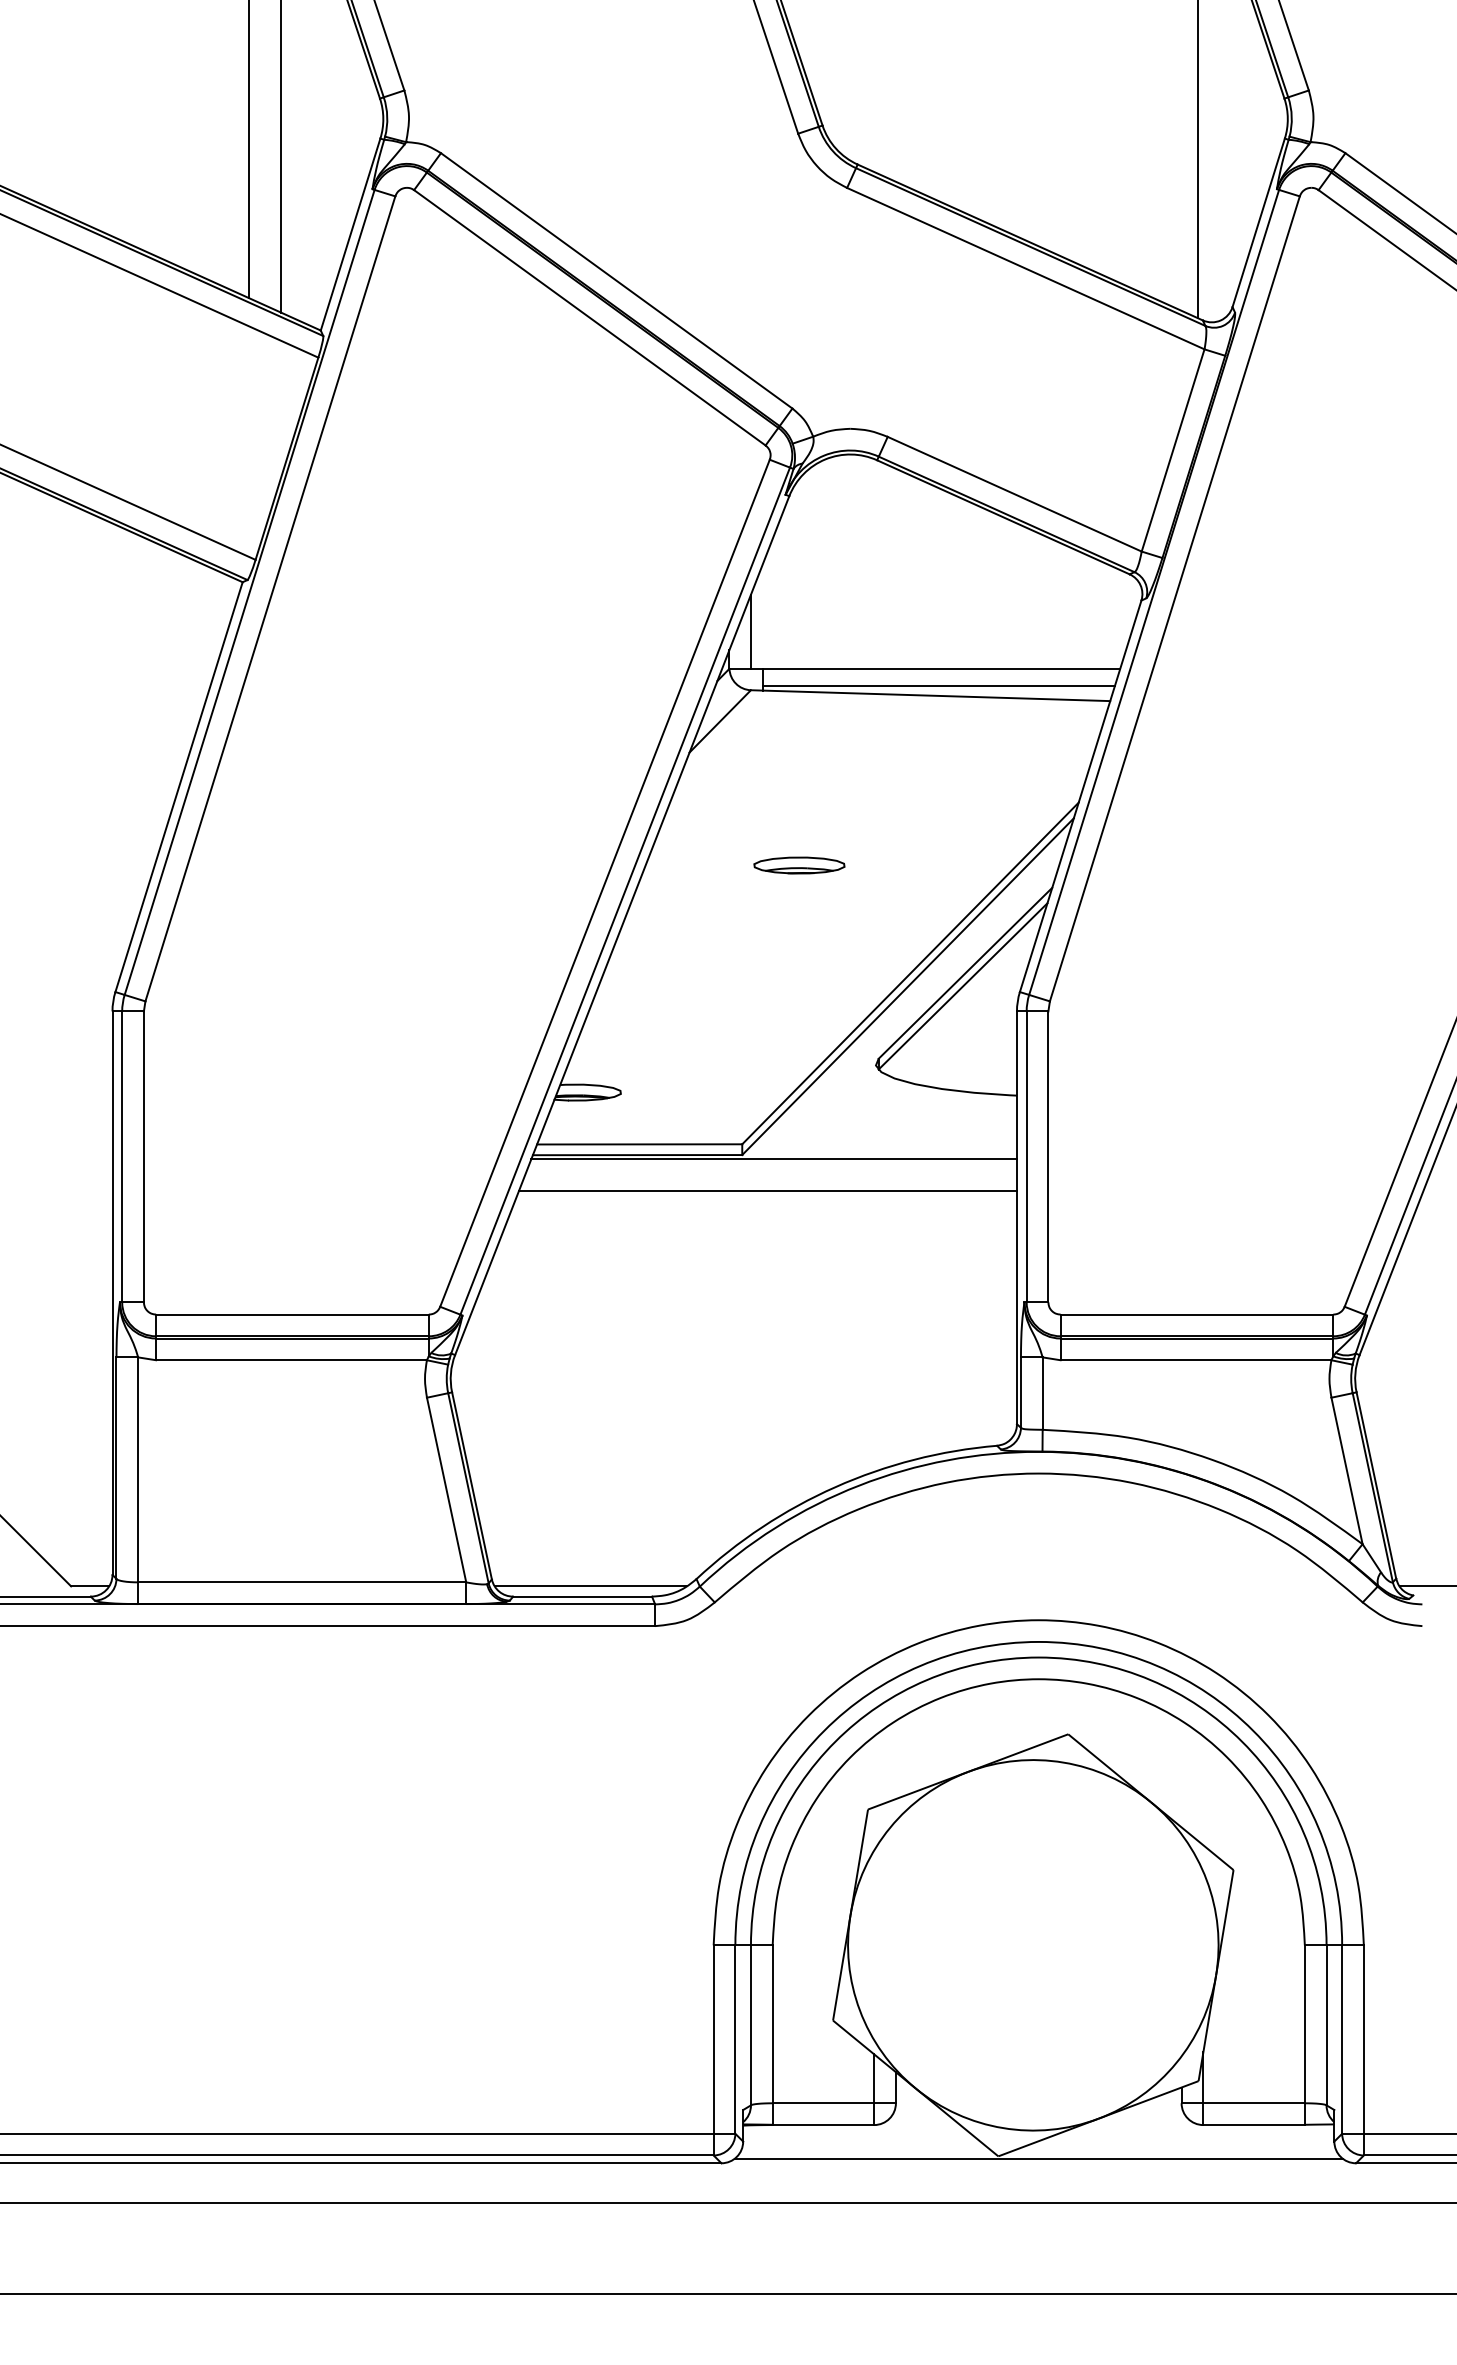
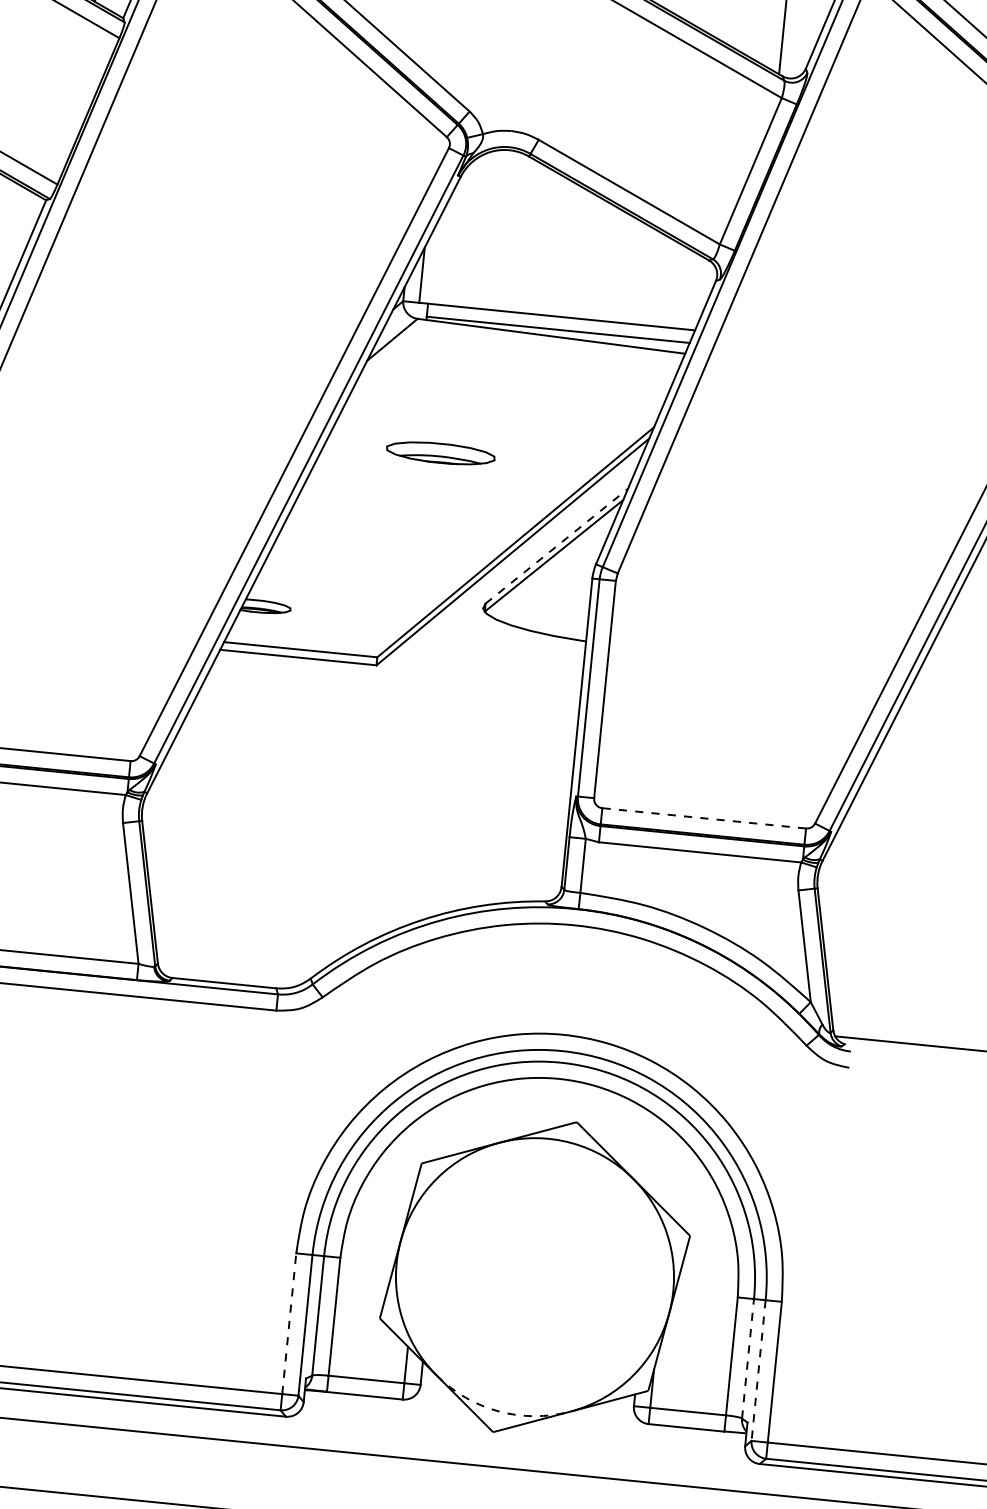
part: (799, 865) -> (440, 453), size x1.6
line: (965, 973) -> (556, 546), solid -> dashed
line: (773, 1159) -> (399, 670), removed
line: (767, 1191) -> (392, 694), removed
line: (1196, 1314) -> (703, 818), solid -> dashed
line: (590, 1586) -> (231, 976), removed
line: (1326, 2024) -> (748, 1358), solid -> dashed
line: (713, 2039) -> (289, 1323), solid -> dashed
line: (1342, 2040) -> (758, 1371), solid -> dashed
arc: (1003, 2128) -> (499, 1411), solid -> dashed
line: (1038, 2158) -> (522, 1436), removed

